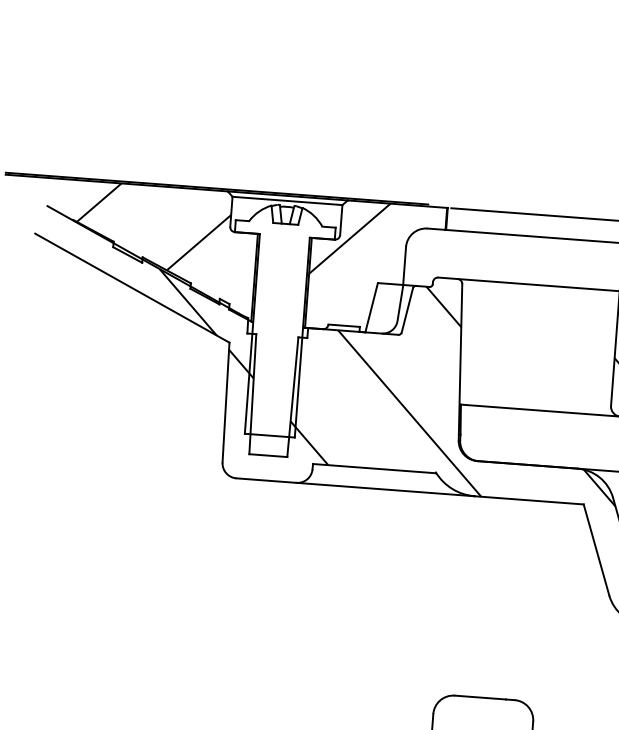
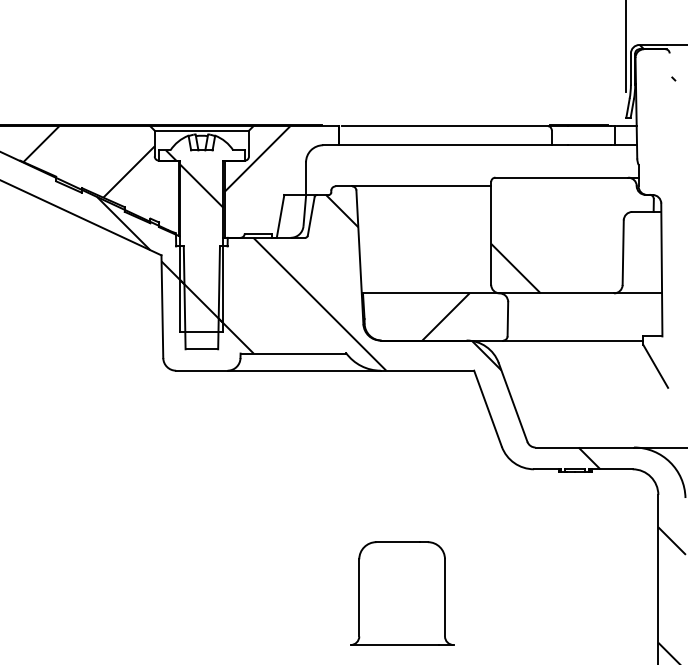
hatch: (269, 323) -> (194, 236), added
hatch: (555, 438) -> (445, 316), added

